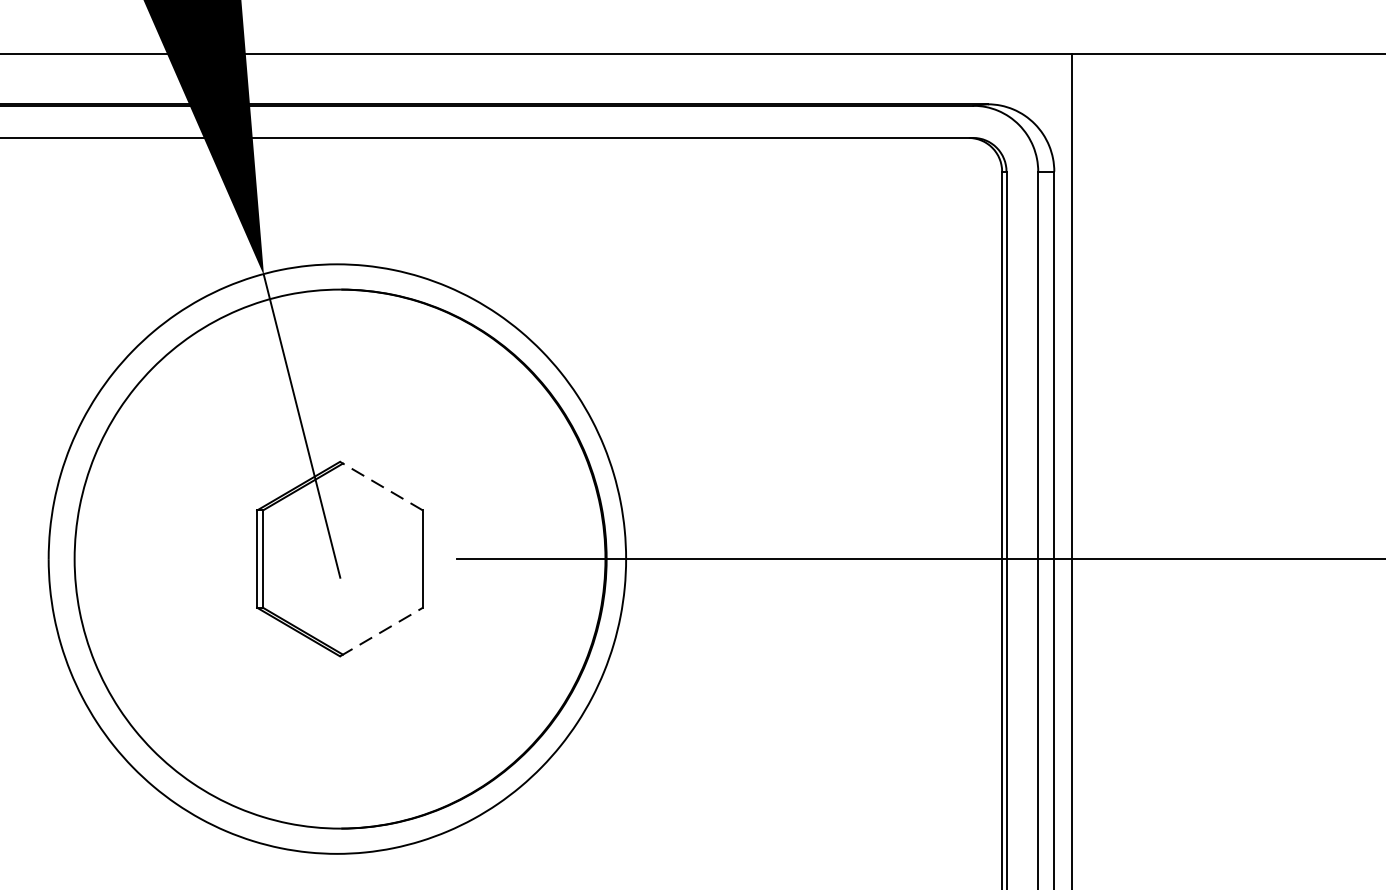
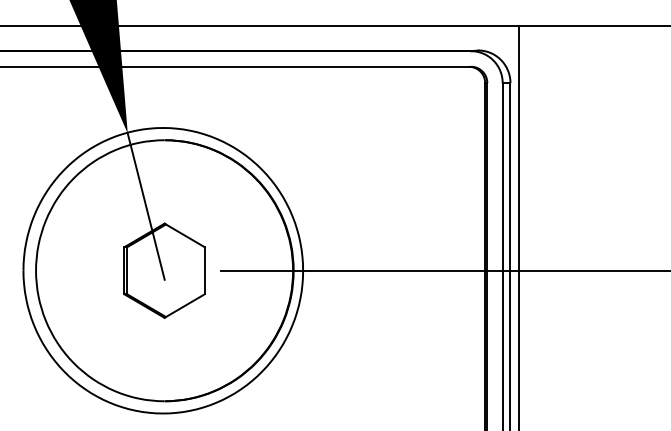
line: (381, 486) -> (184, 235), dashed -> solid
line: (383, 630) -> (185, 305), dashed -> solid

